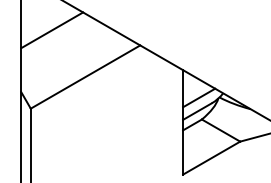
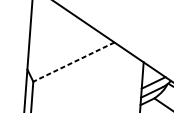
line: (52, 30) -> (52, 27), removed
line: (85, 77) -> (73, 62), solid -> dashed

